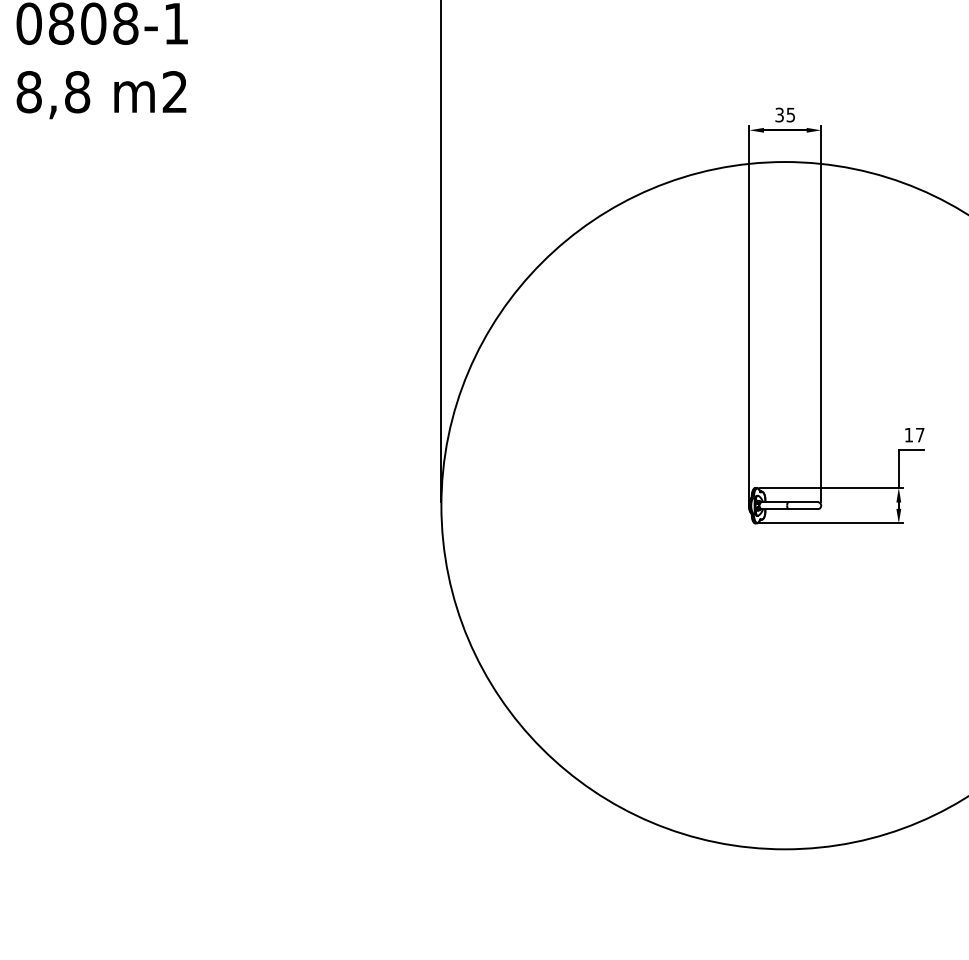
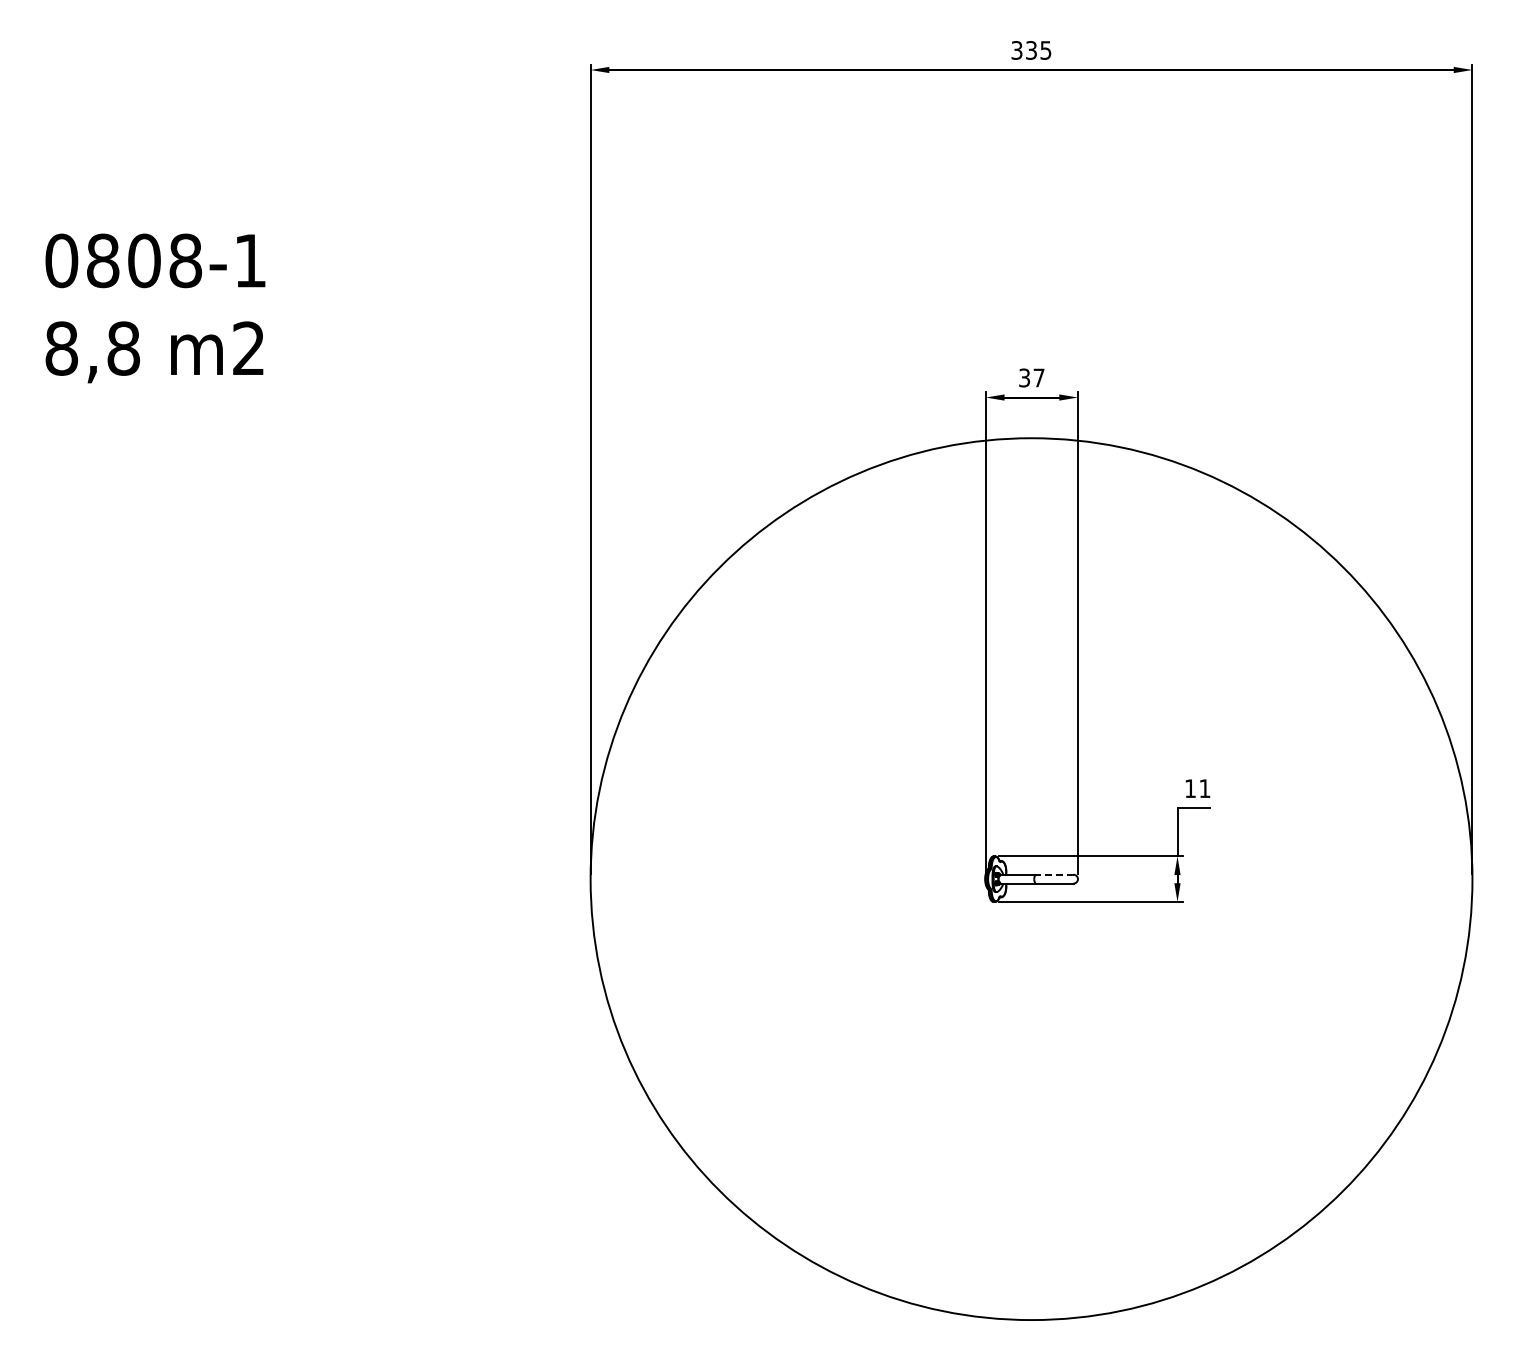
text: (790, 114) -> (1038, 377), 35 -> 37
text: (919, 435) -> (1204, 788), 17 -> 11
line: (802, 502) -> (1054, 874), solid -> dashed

